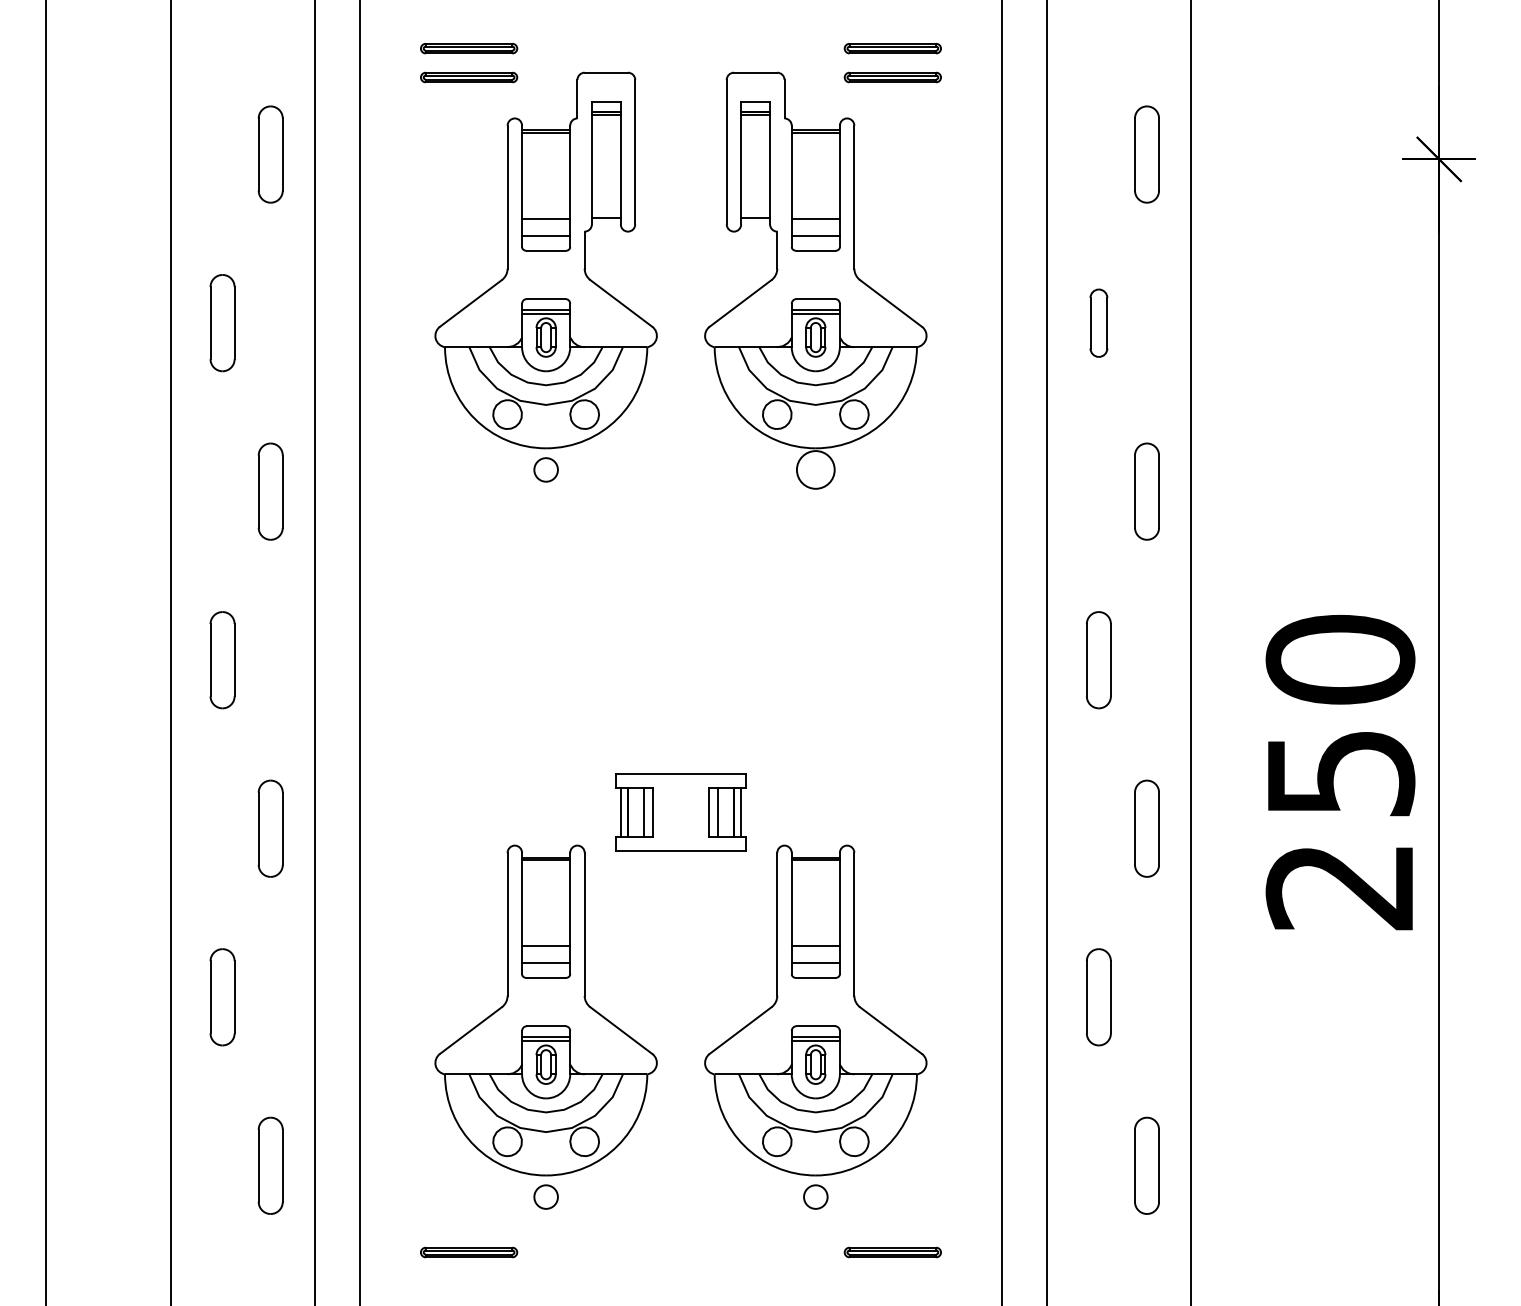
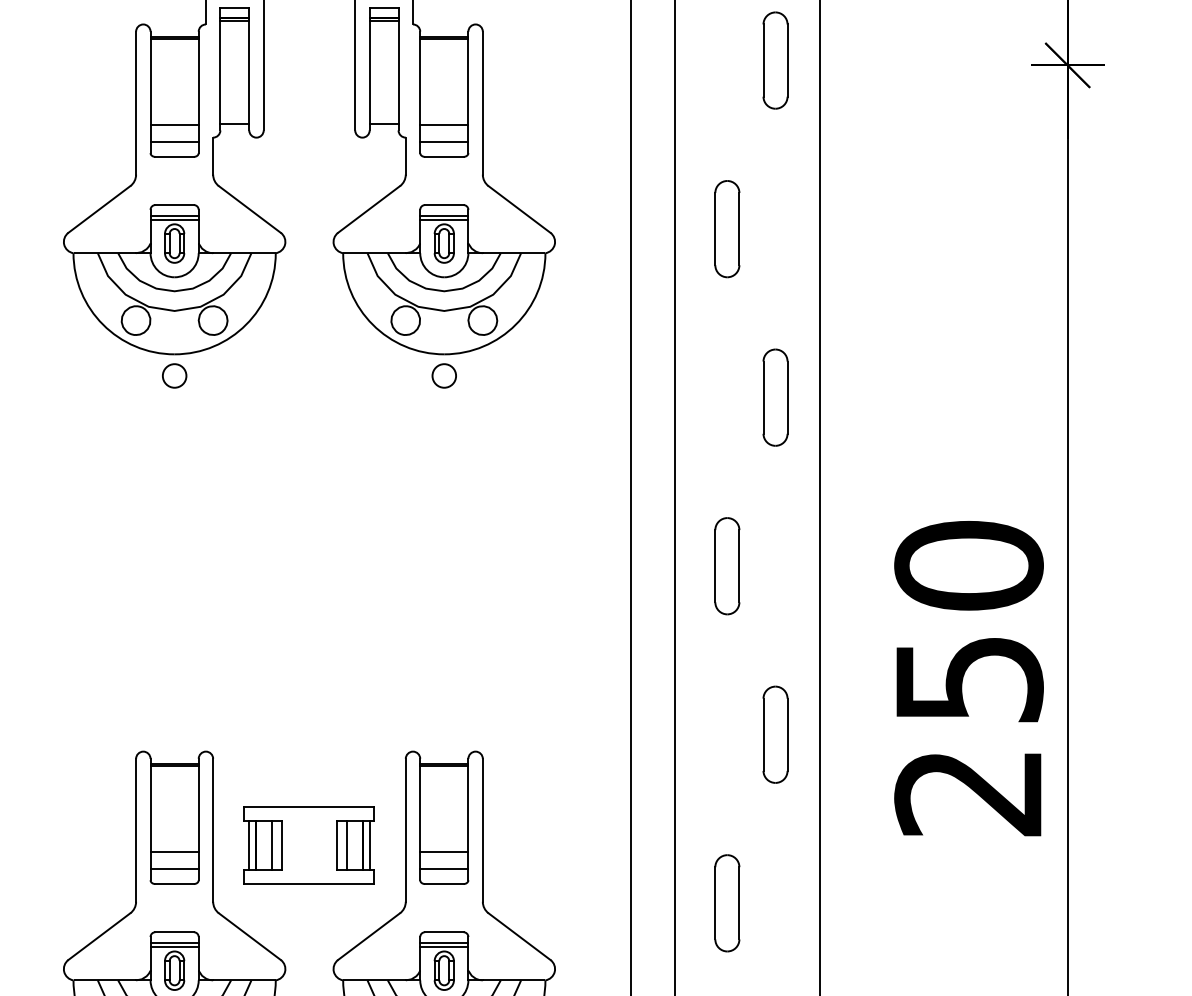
part: (1098, 323) -> (726, 229), size x1.43
circle: (815, 469) -> (443, 375), size x0.62
part: (680, 812) -> (308, 845), moved

